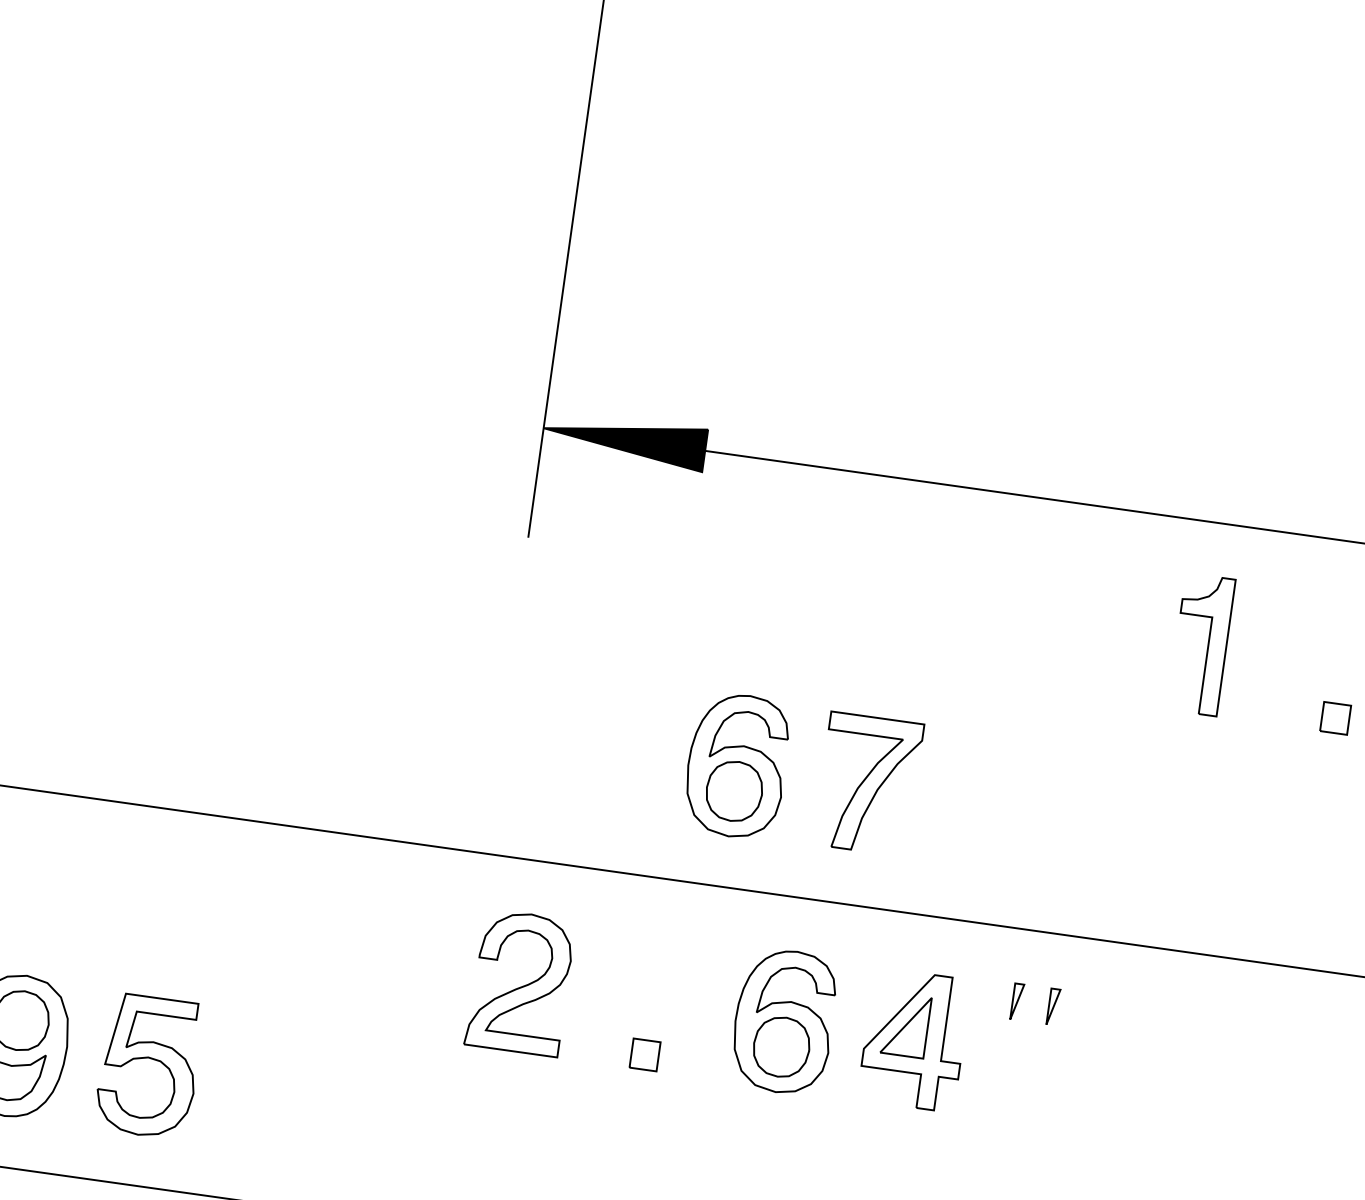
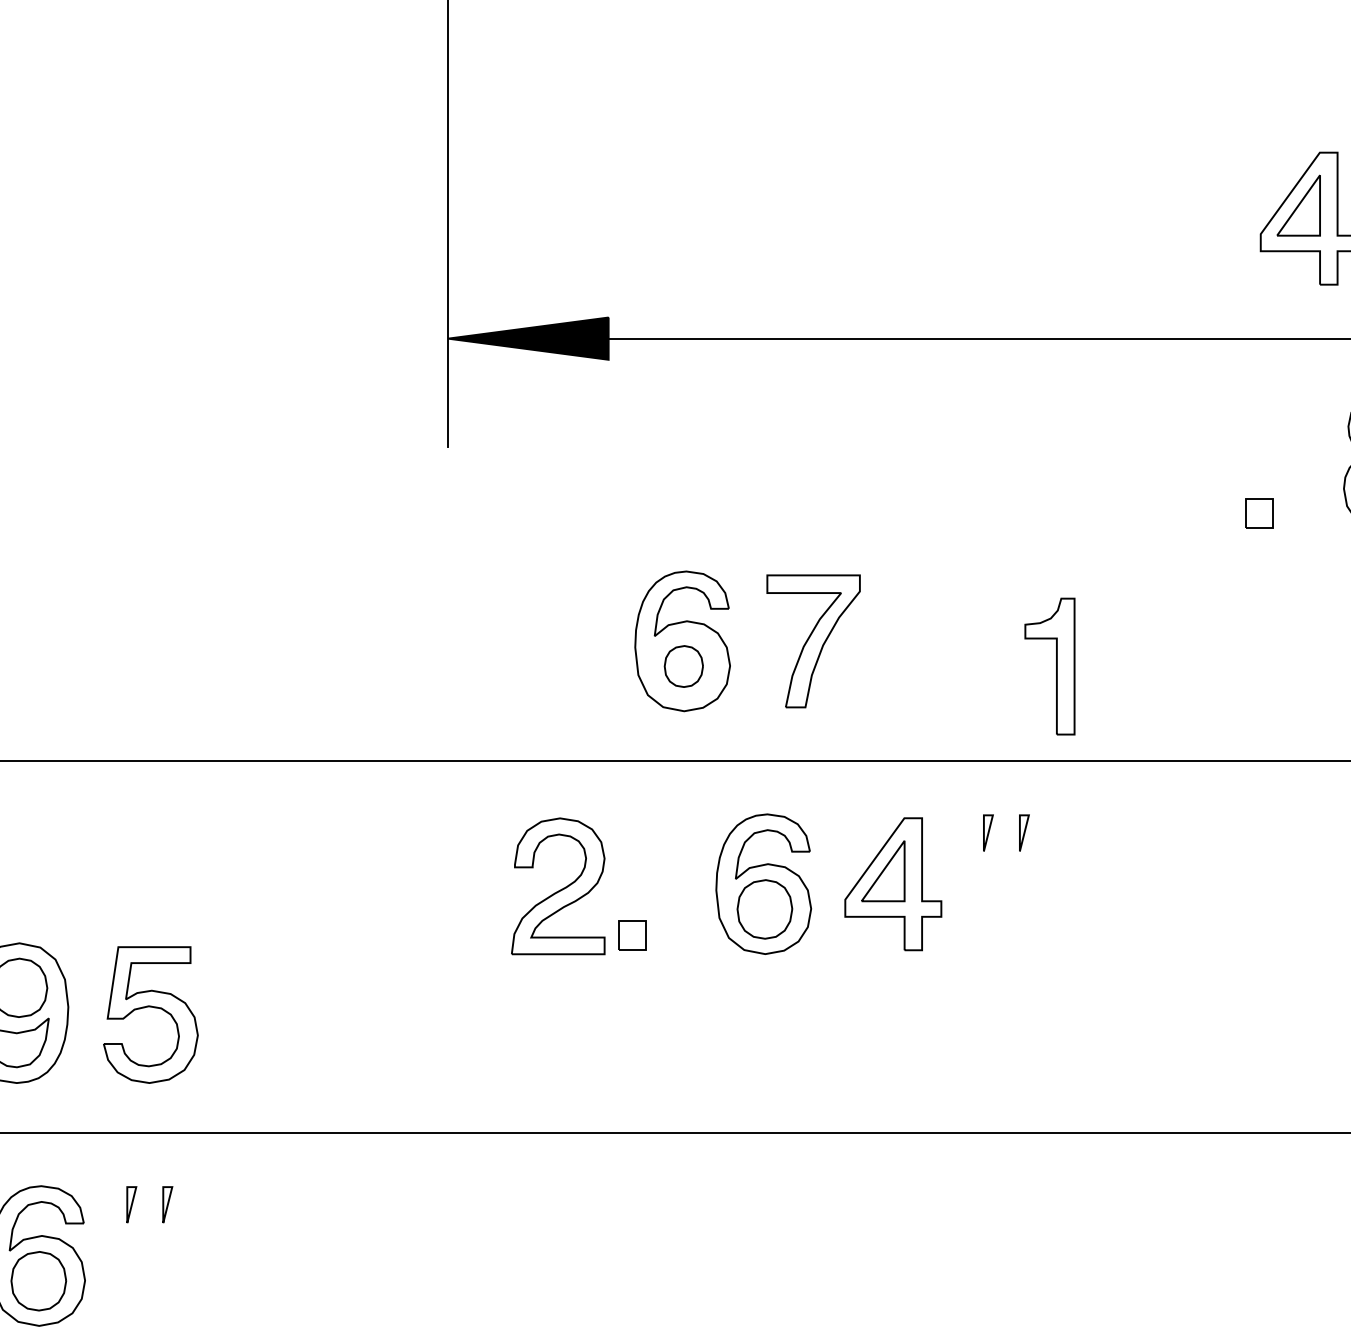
part: (1207, 645) -> (1056, 666), moved
part: (734, 791) -> (683, 666), size x0.7
part: (520, 982) -> (558, 886), moved

